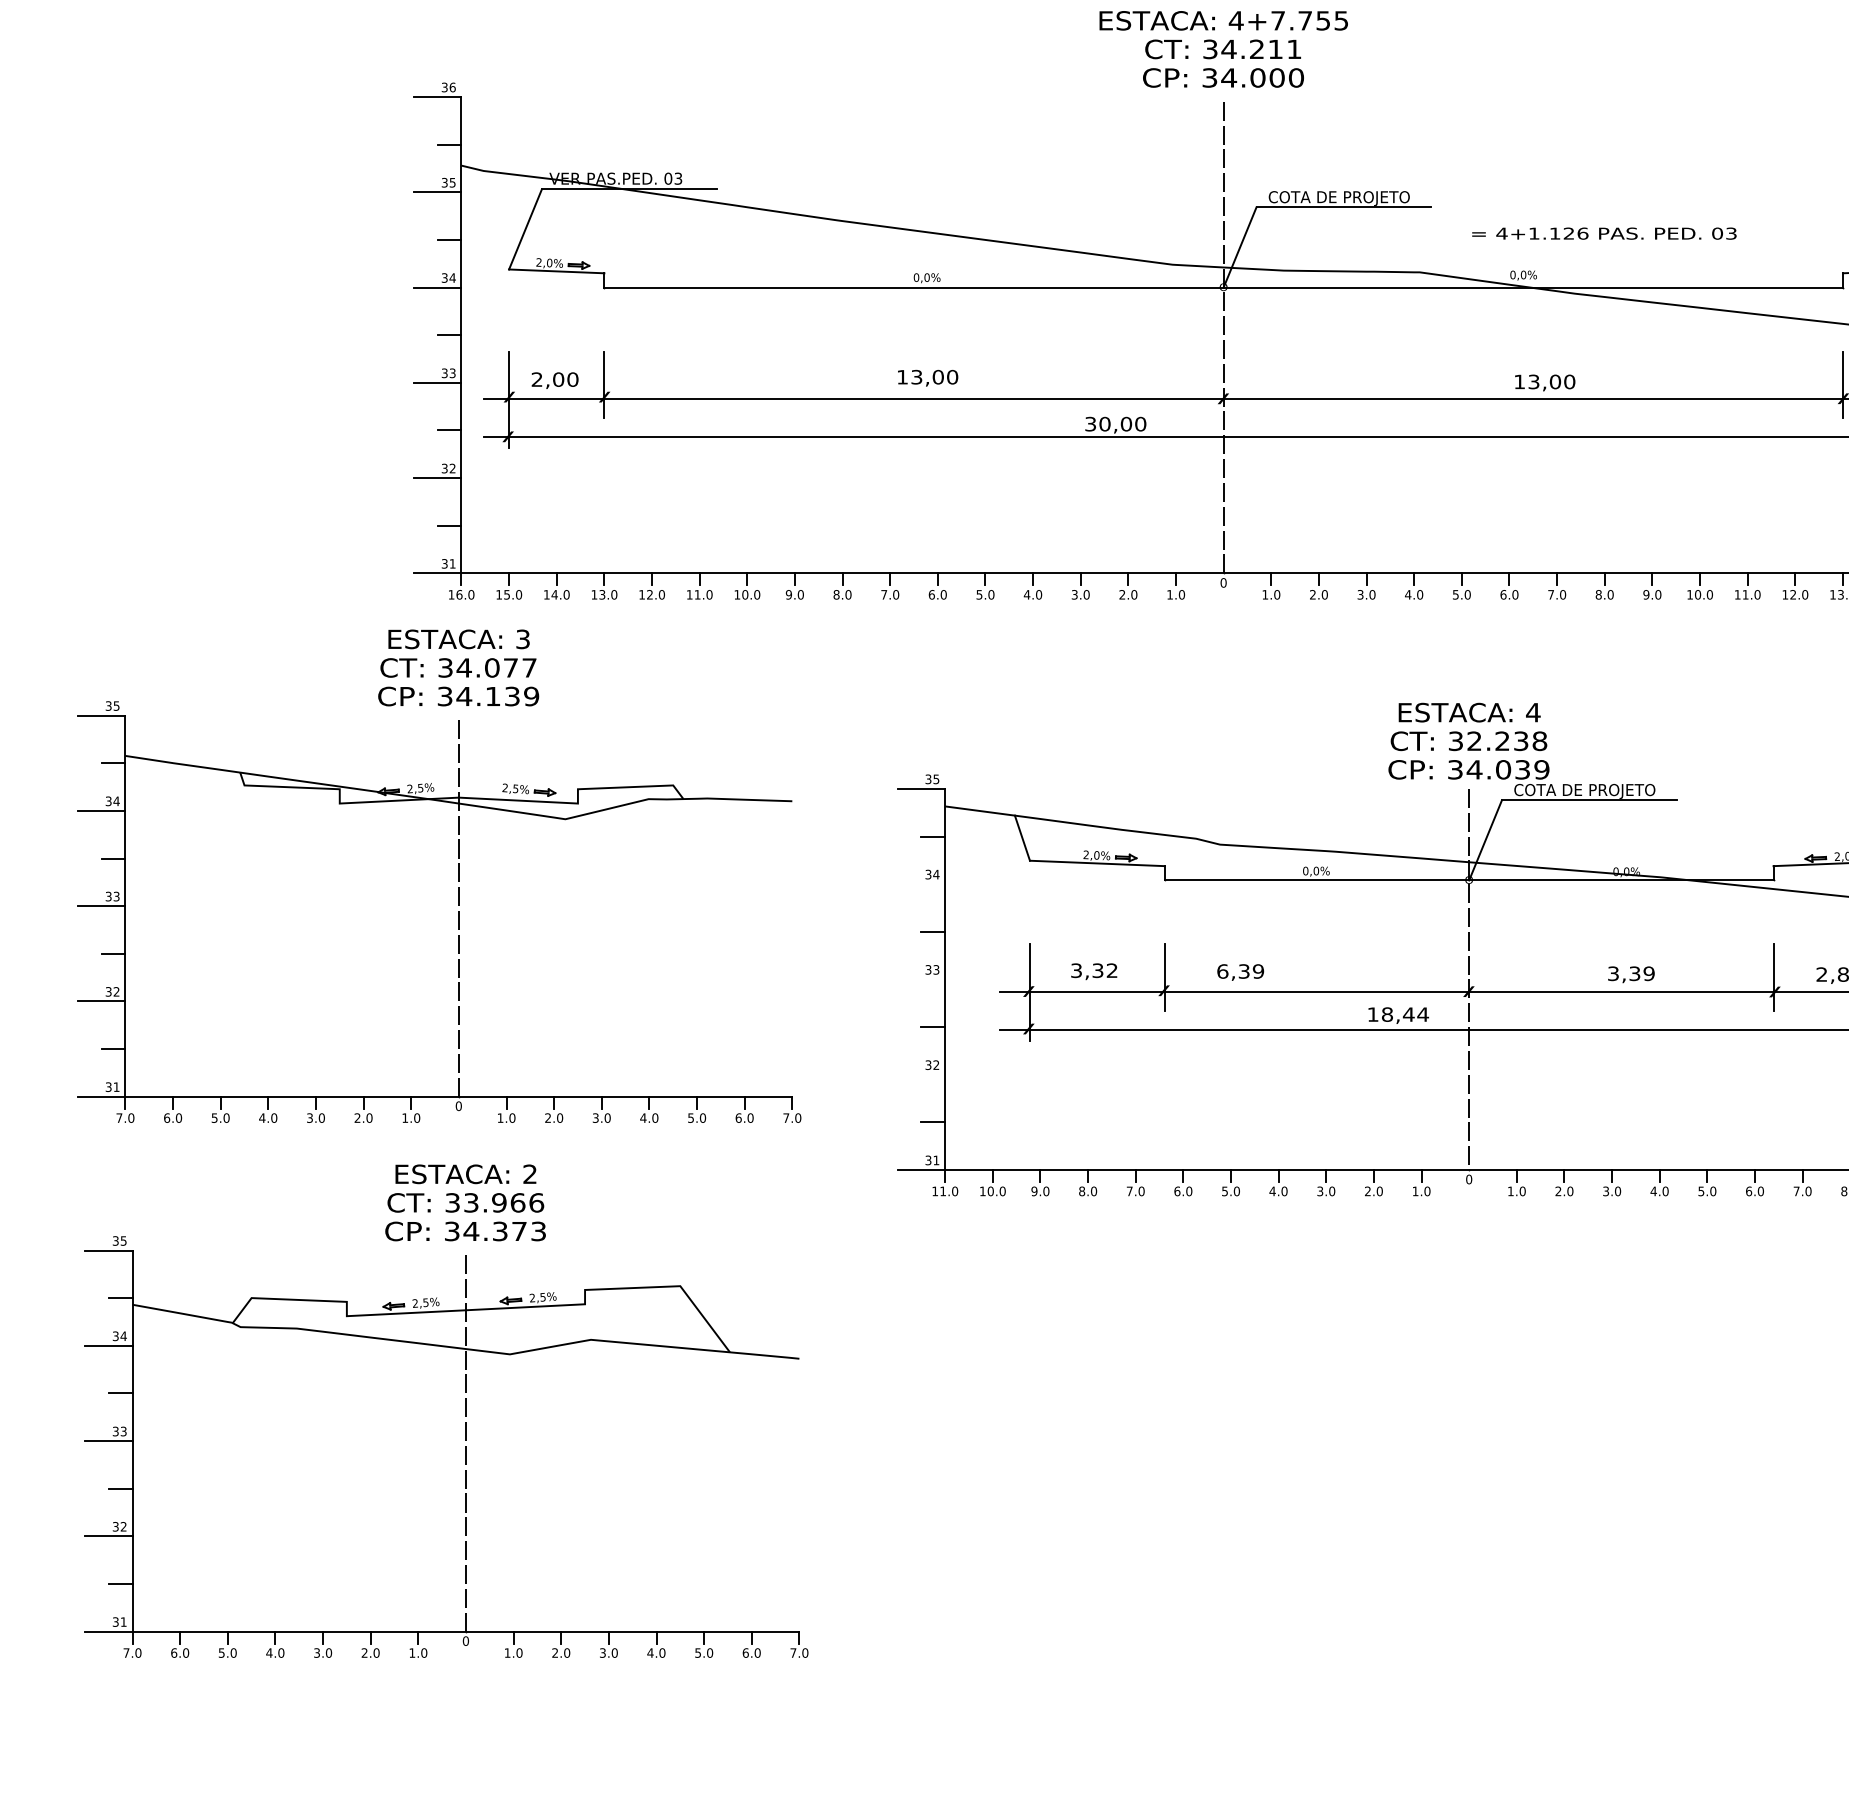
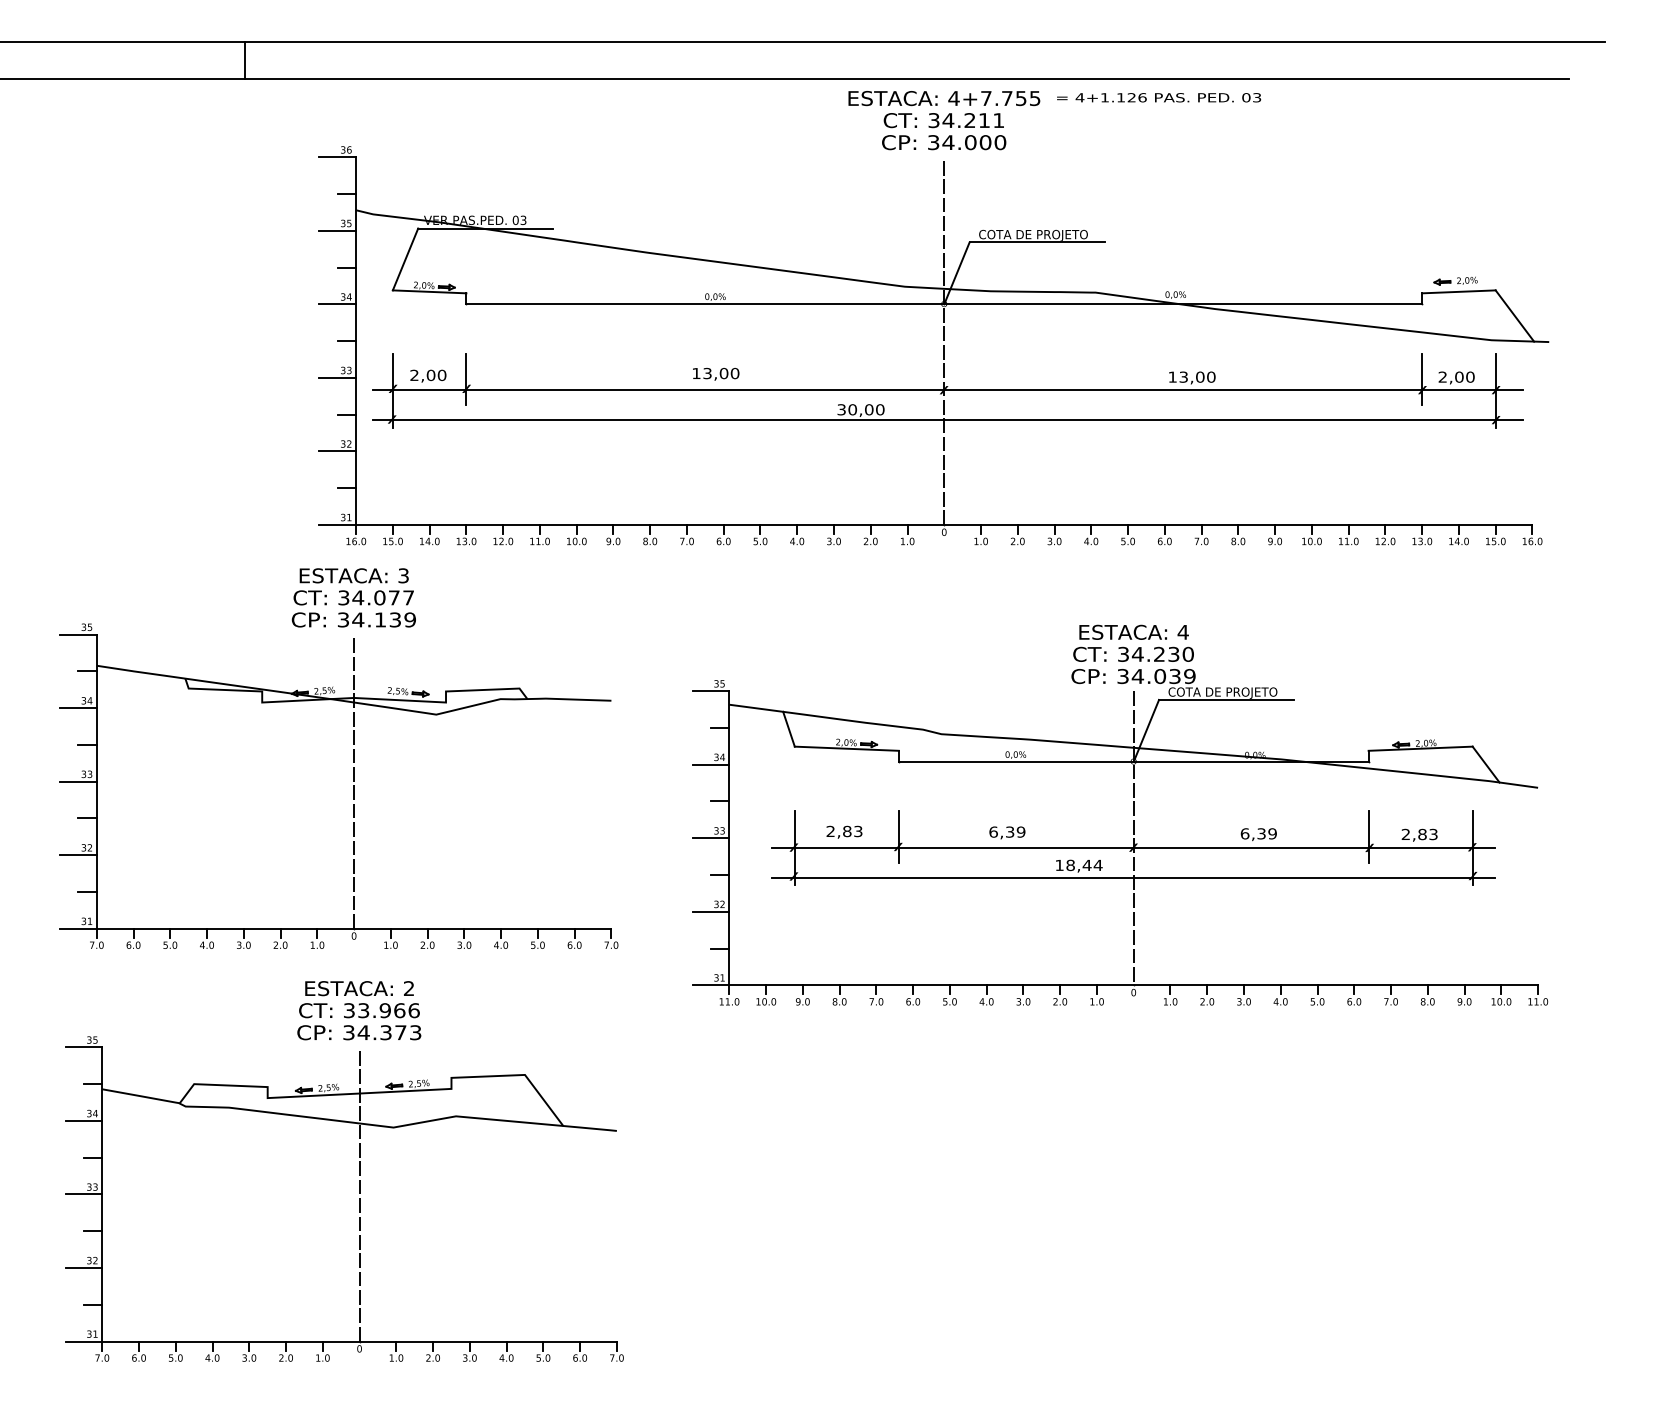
text: (1604, 233) -> (1159, 97), moved
text: (1506, 740) -> (1162, 653), 32.238 -> 34.230
line: (920, 883) -> (710, 764), added
text: (1094, 970) -> (844, 831), 3,32 -> 2,83
text: (1240, 971) -> (1007, 832), moved
text: (1612, 973) -> (1244, 833), 3,39 -> 6,39
line: (920, 979) -> (710, 838), added
line: (920, 1074) -> (710, 911), added

